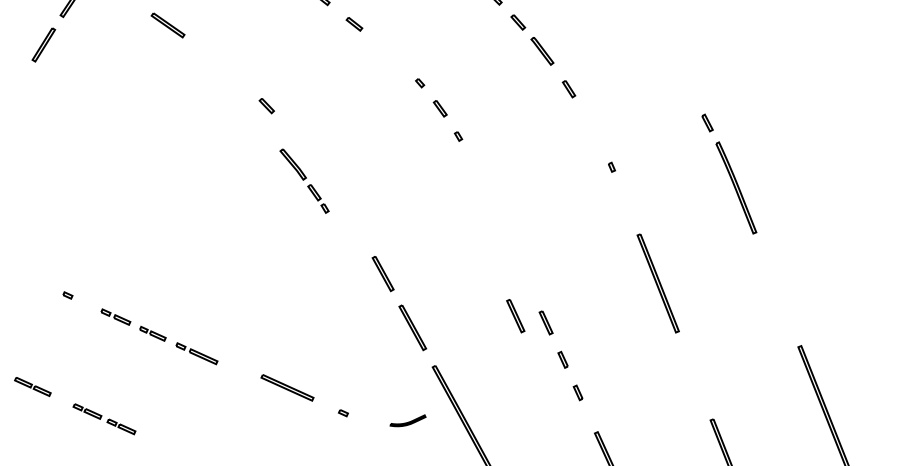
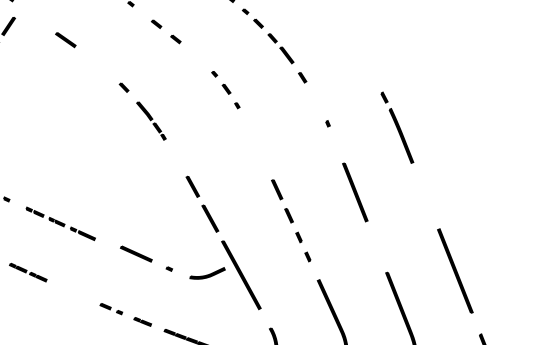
part: (304, 180) -> (151, 120), moved
line: (516, 315) -> (277, 189), moved
part: (407, 420) -> (207, 273), size x1.67

